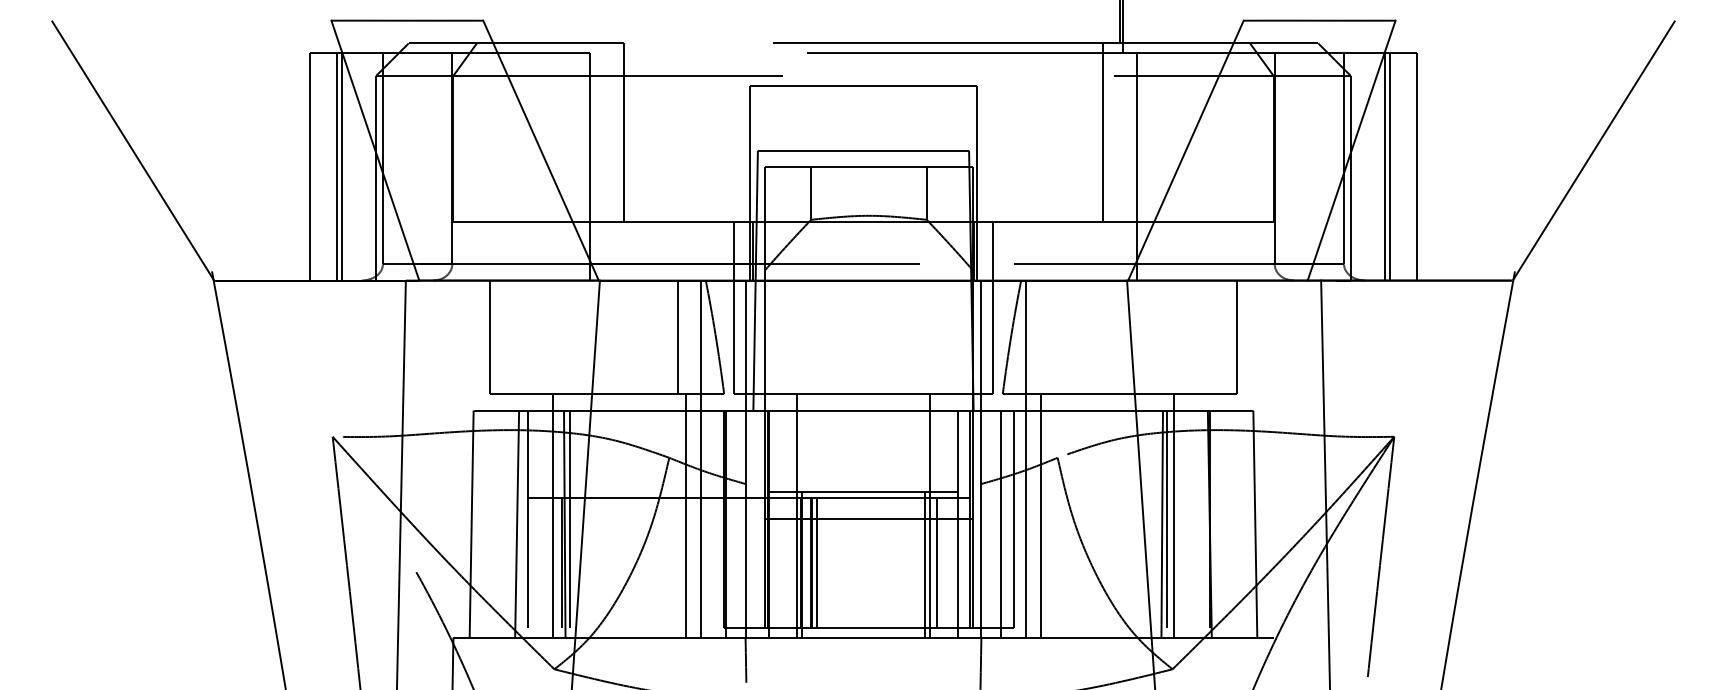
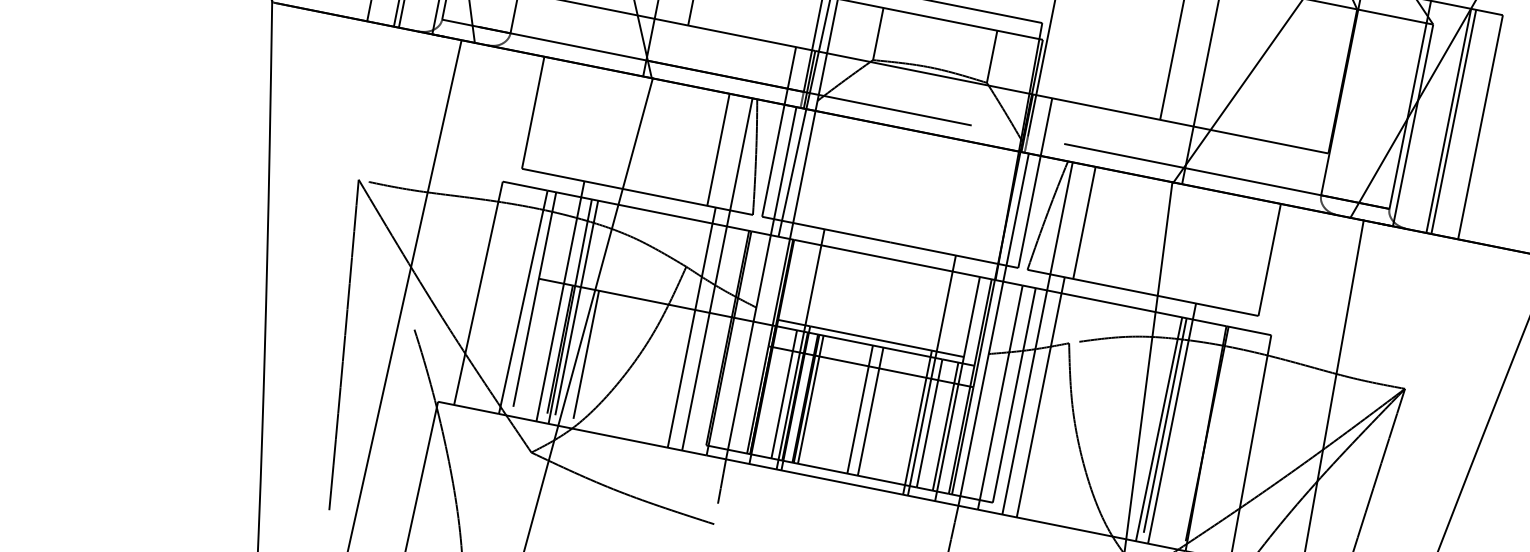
line: (1049, 337) -> (1084, 223), added
line: (588, 563) -> (585, 355), added
line: (789, 563) -> (784, 394), added
line: (866, 563) -> (859, 409), added
line: (877, 563) -> (870, 411), added
line: (953, 563) -> (945, 426), added

